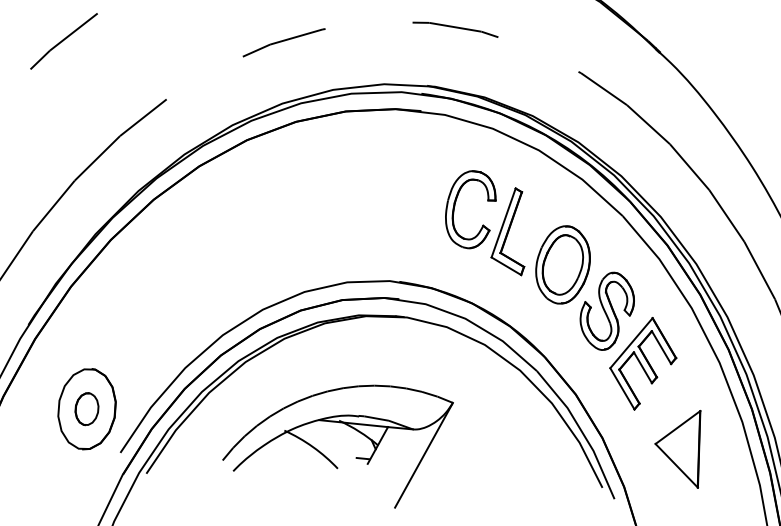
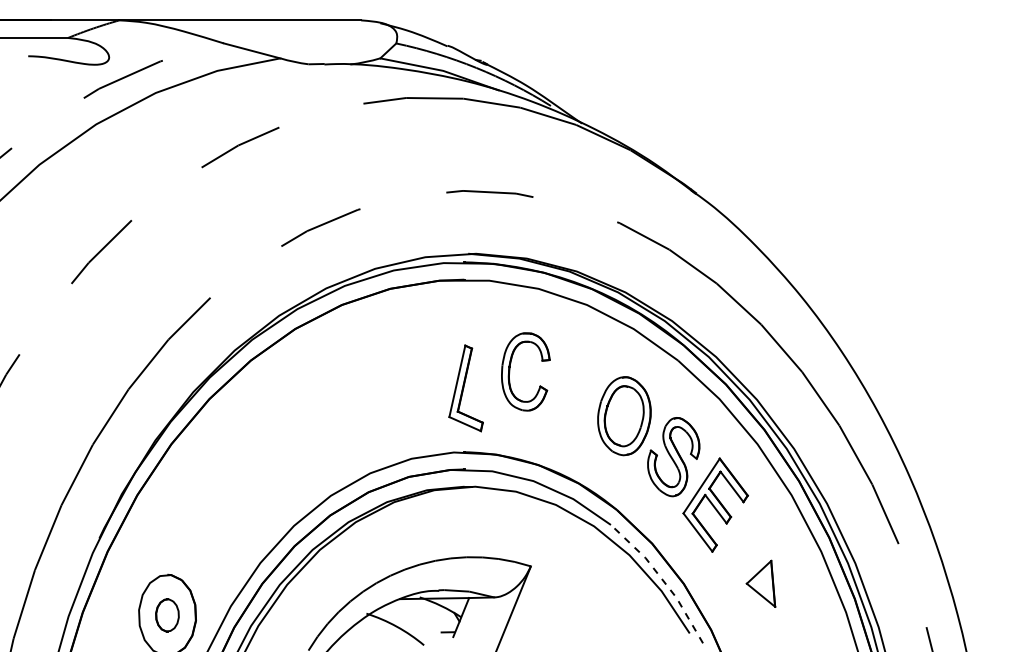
part: (510, 230) -> (465, 388), moved
line: (581, 431) -> (662, 579), solid -> dashed
part: (678, 446) -> (760, 583), size x0.6

